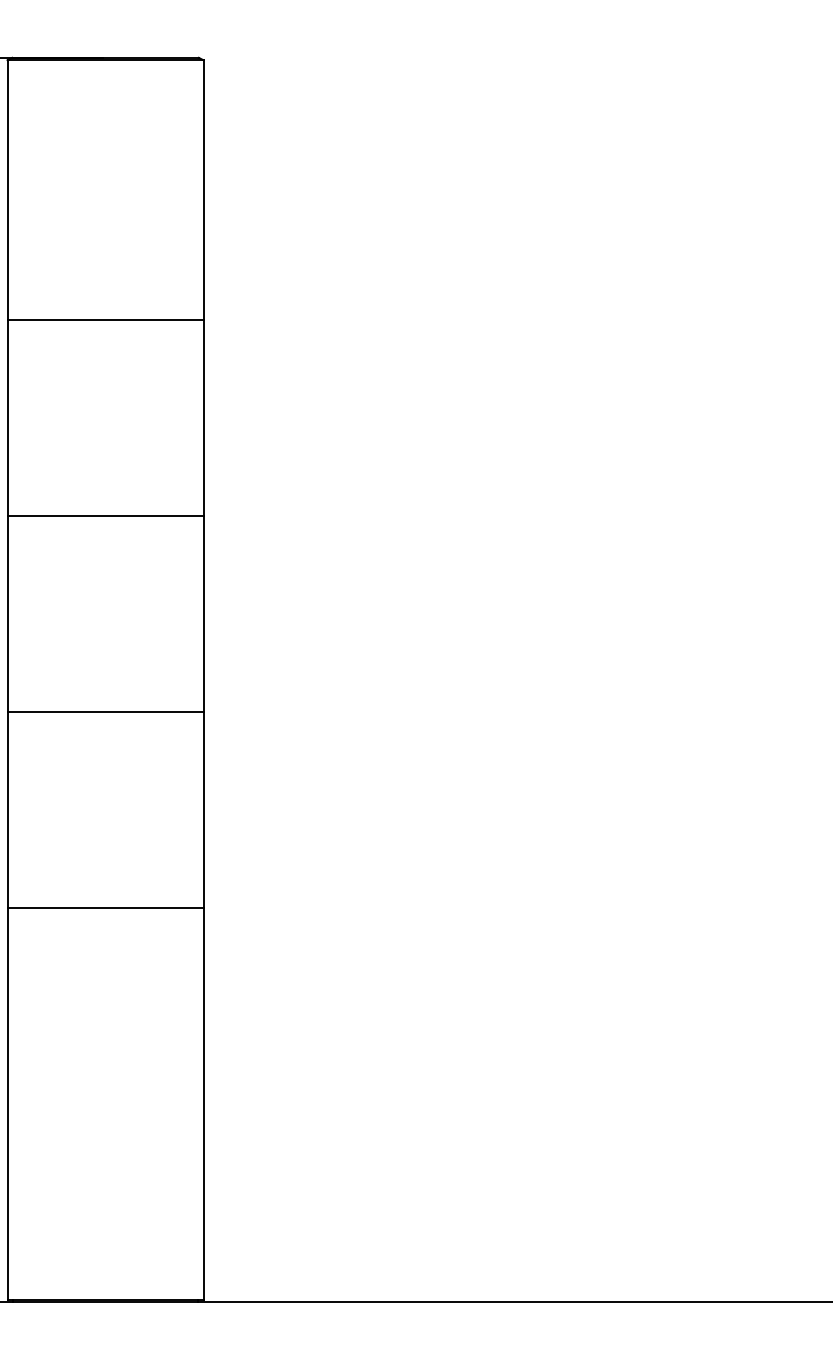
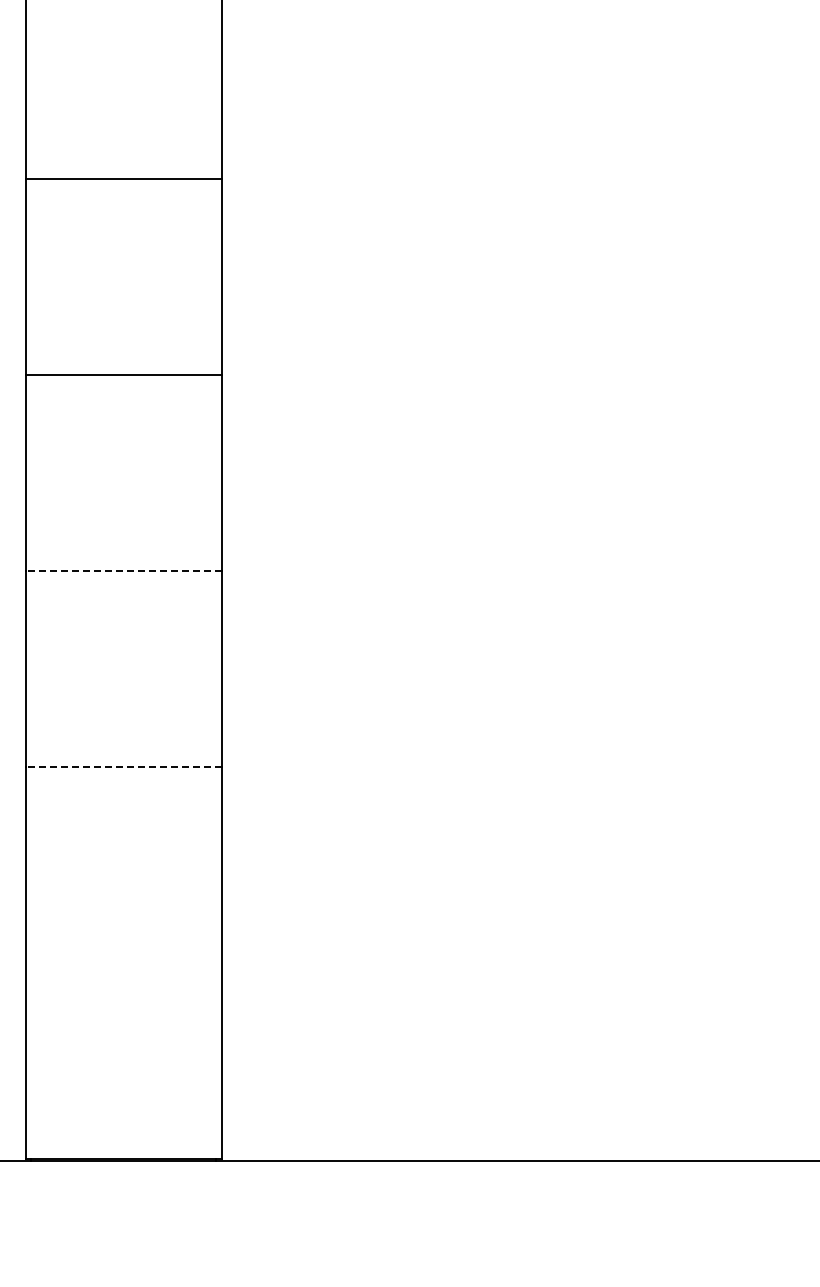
line: (105, 711) -> (123, 570), solid -> dashed
line: (105, 907) -> (123, 766), solid -> dashed

